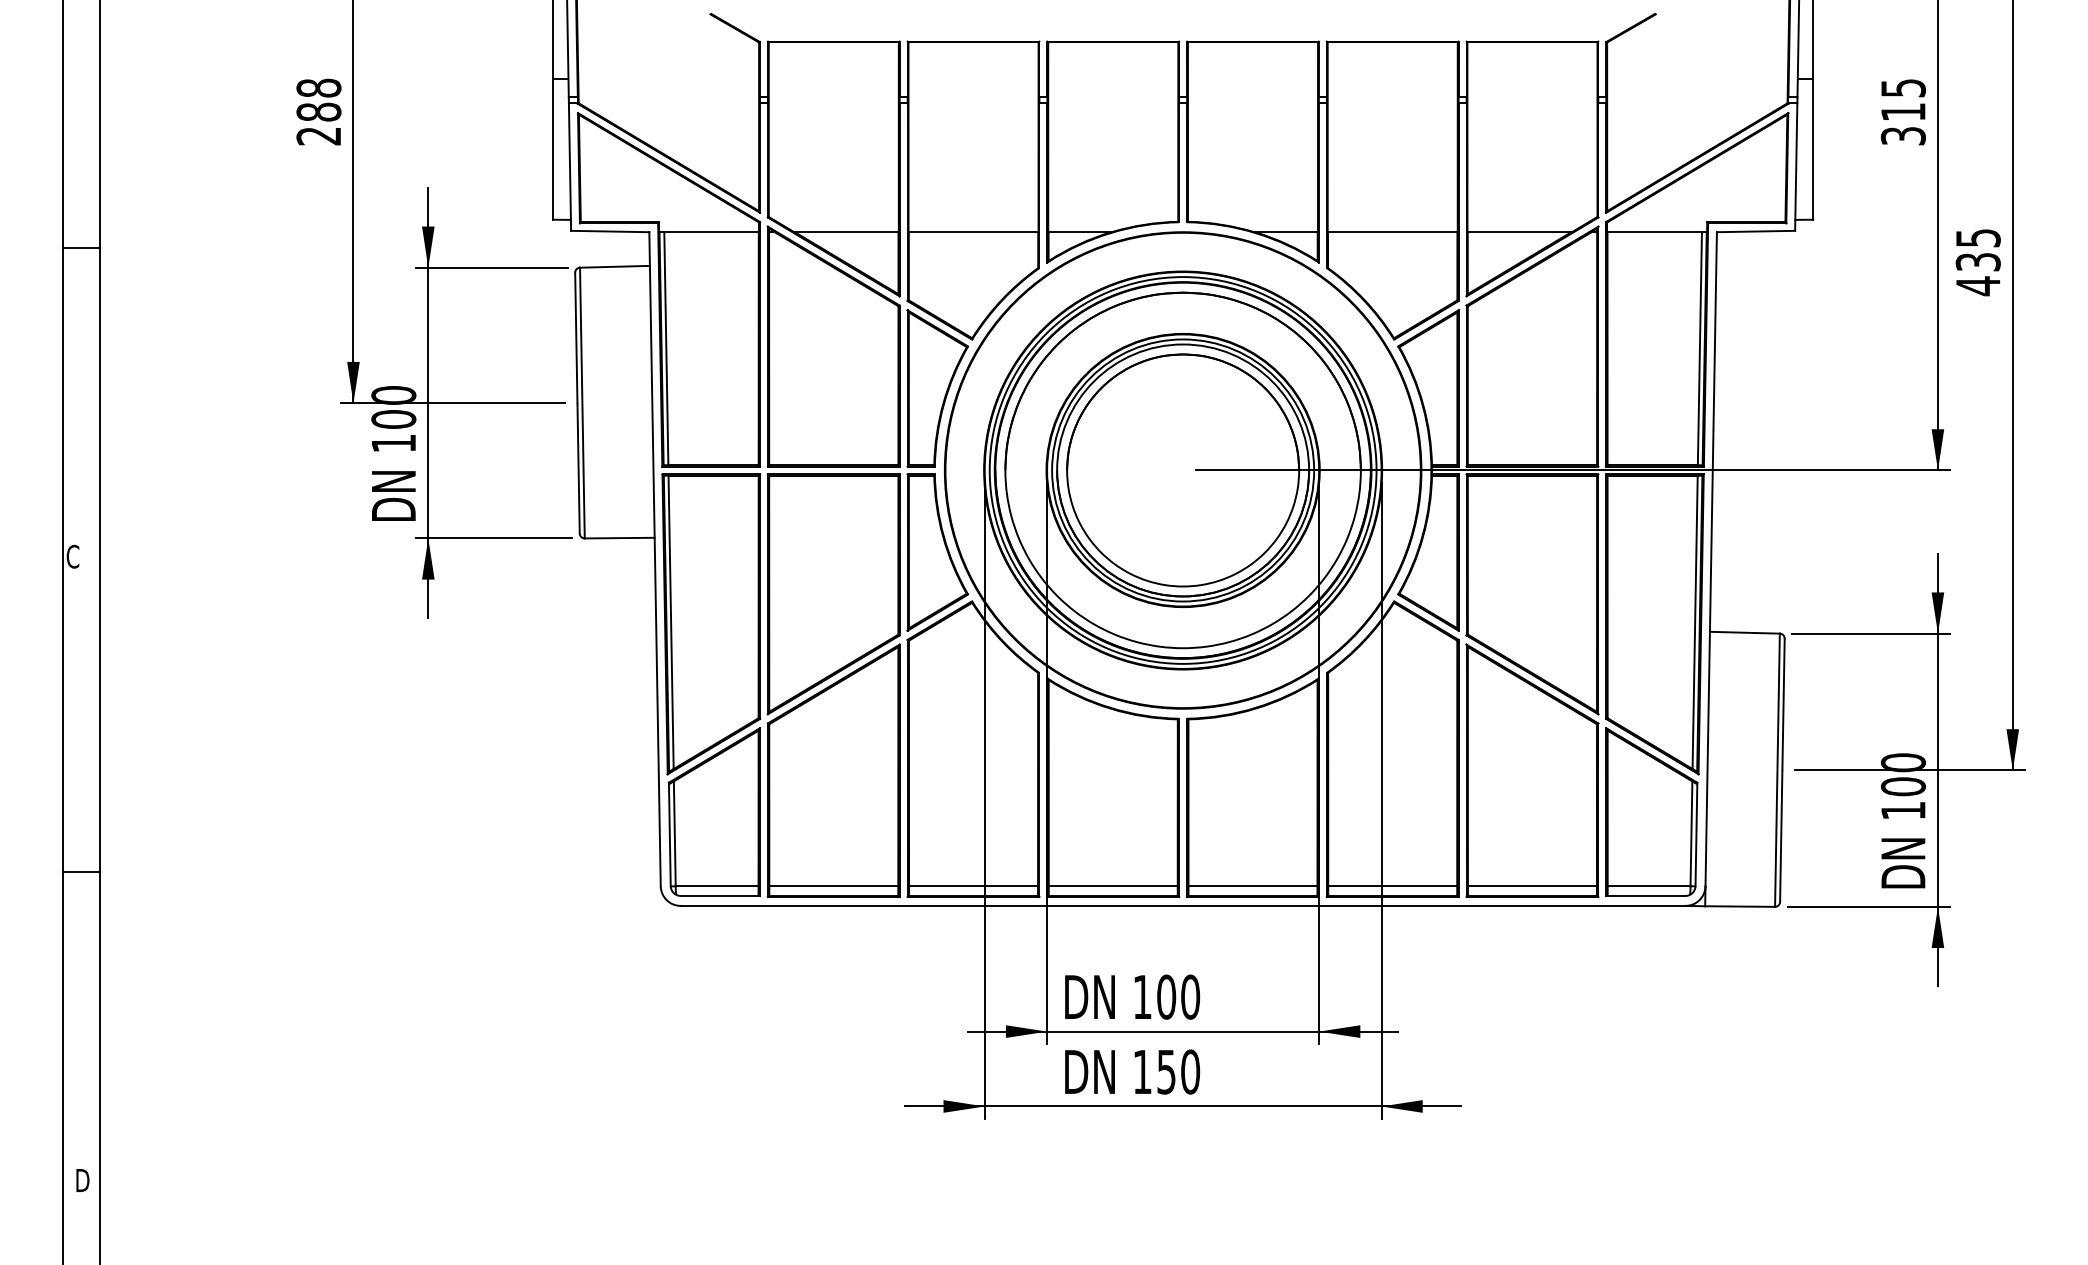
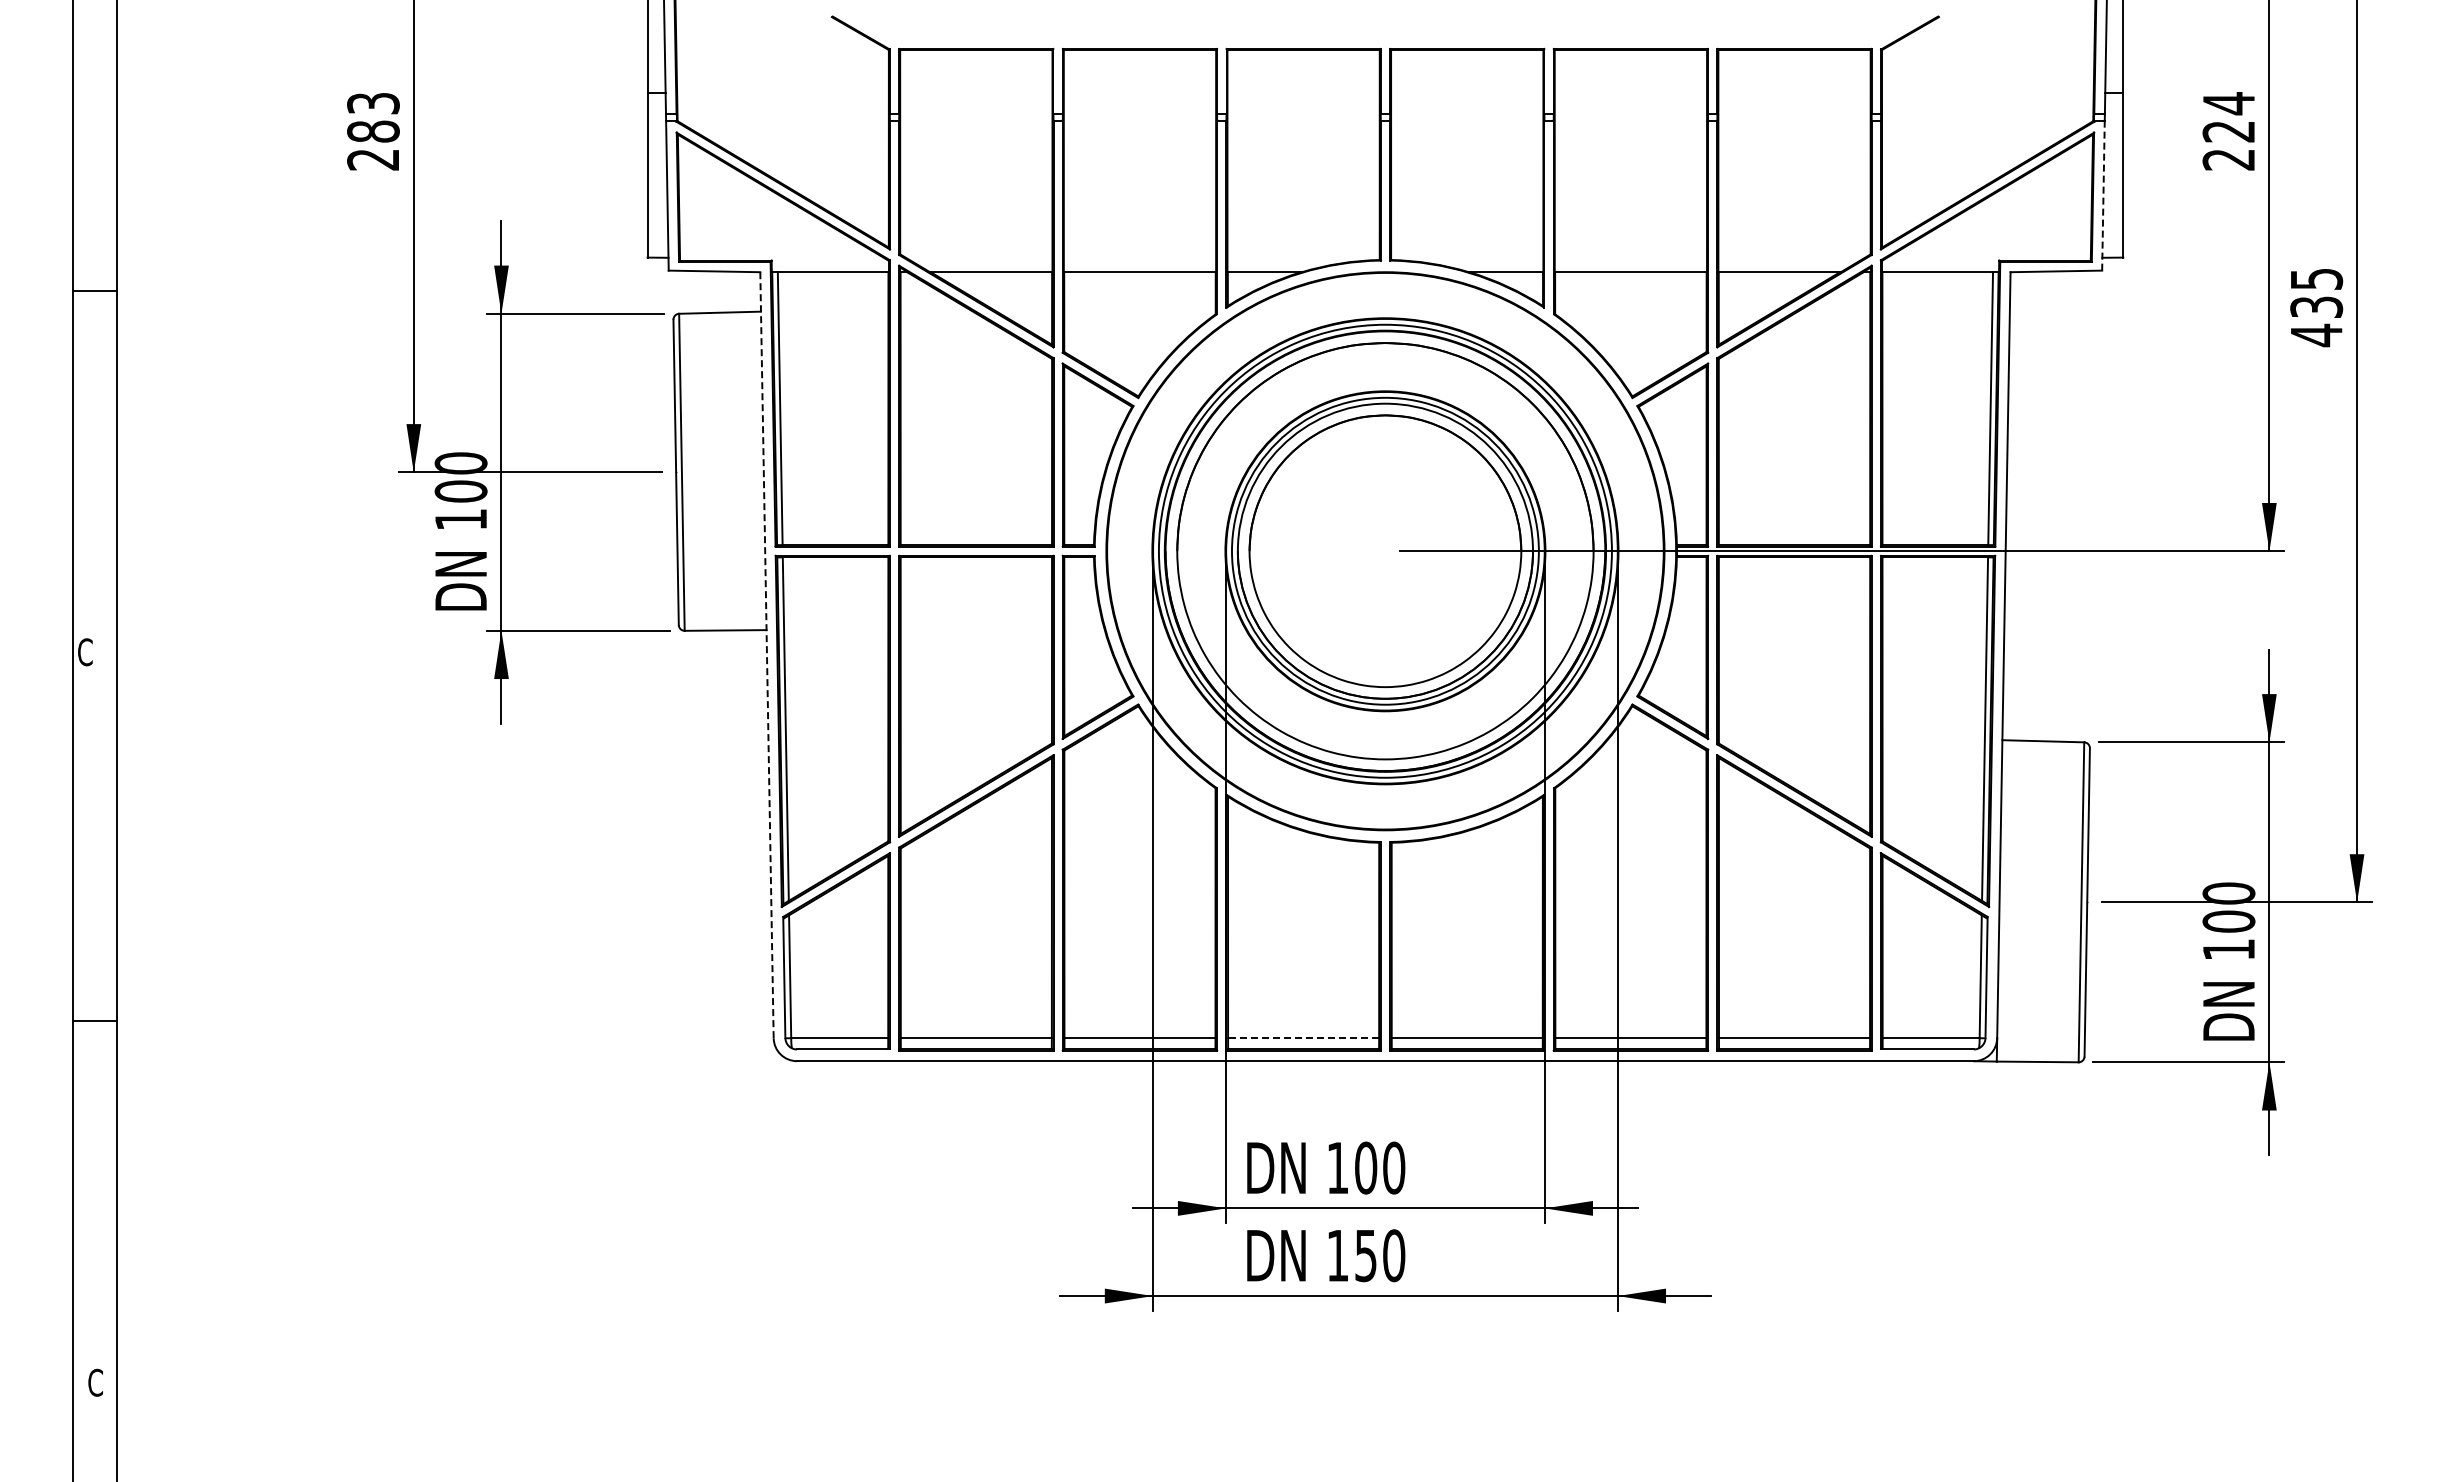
text: (319, 88) -> (373, 103), 288 -> 283
text: (1903, 112) -> (2228, 131), 315 -> 224
line: (1796, 166) -> (2103, 195), solid -> dashed
line: (655, 559) -> (767, 655), solid -> dashed
line: (1113, 886) -> (1303, 1038), solid -> dashed
text: (82, 1180) -> (96, 1382), D -> C

